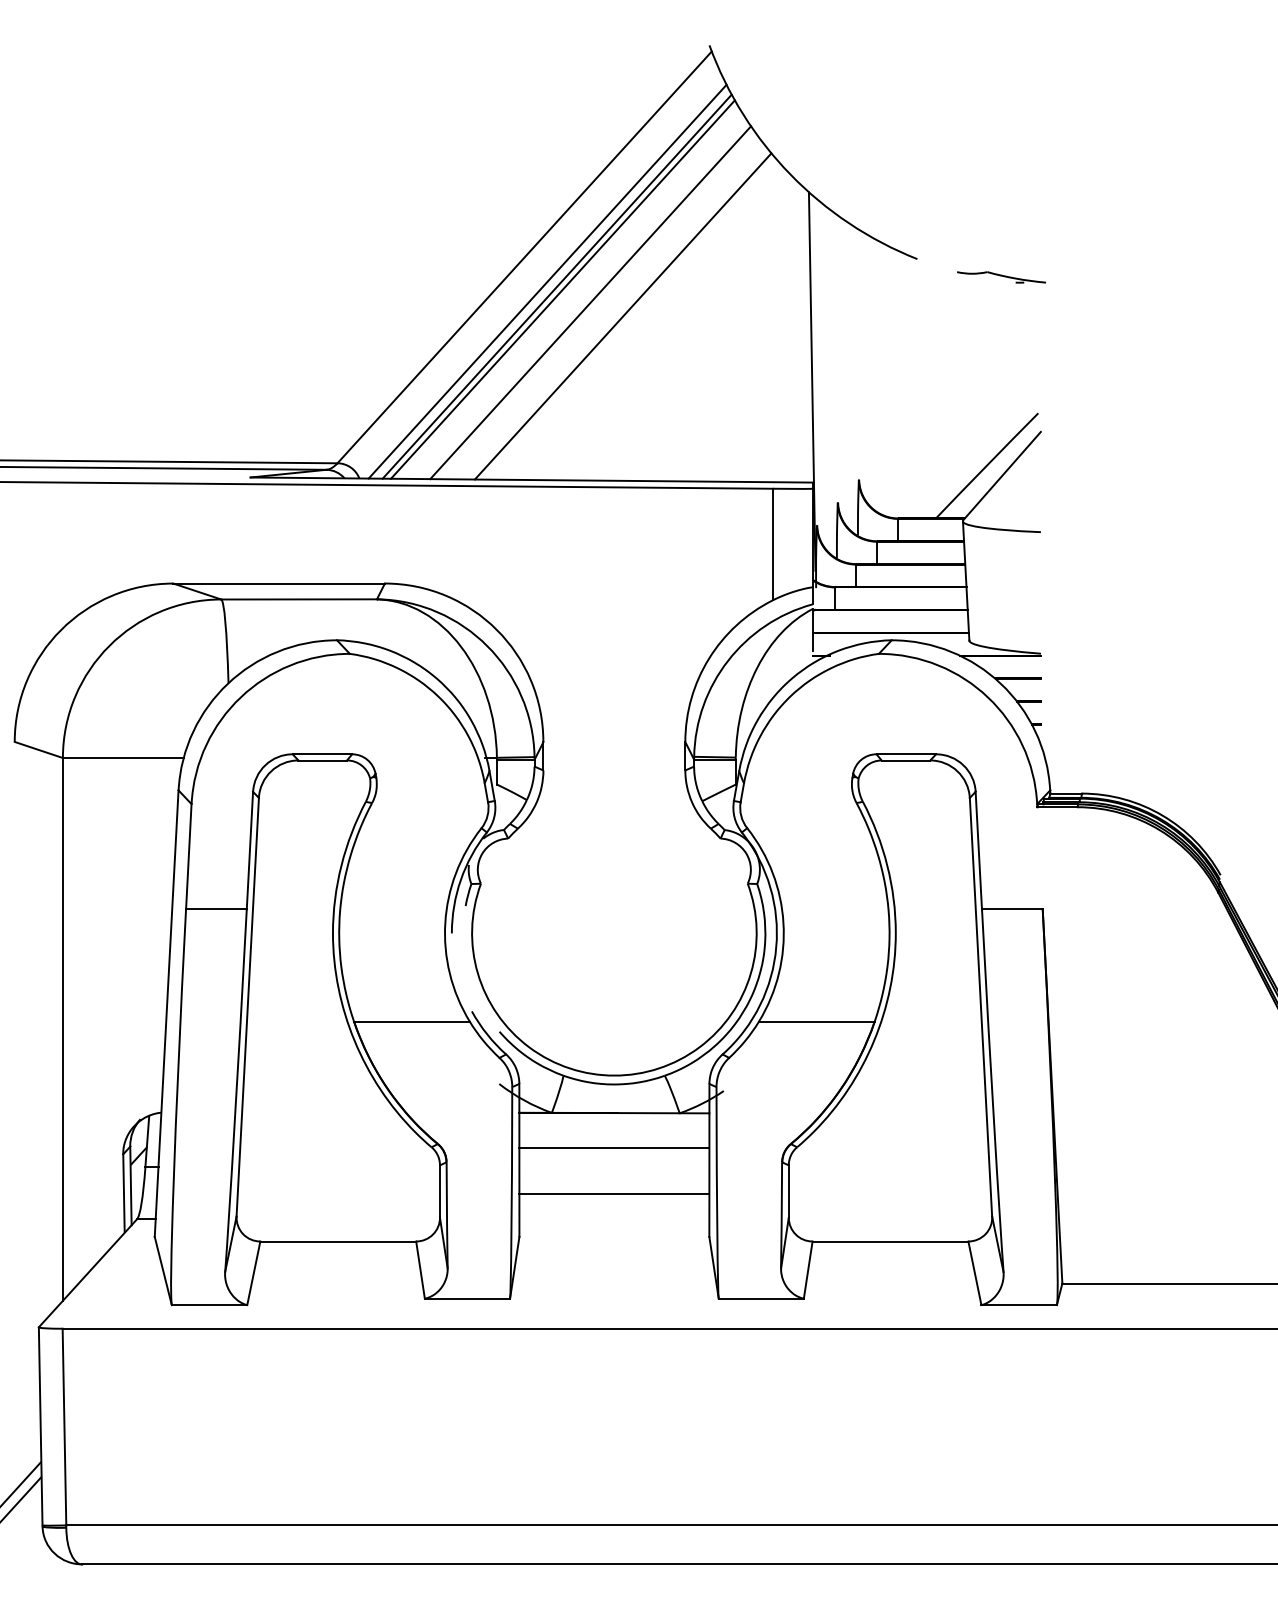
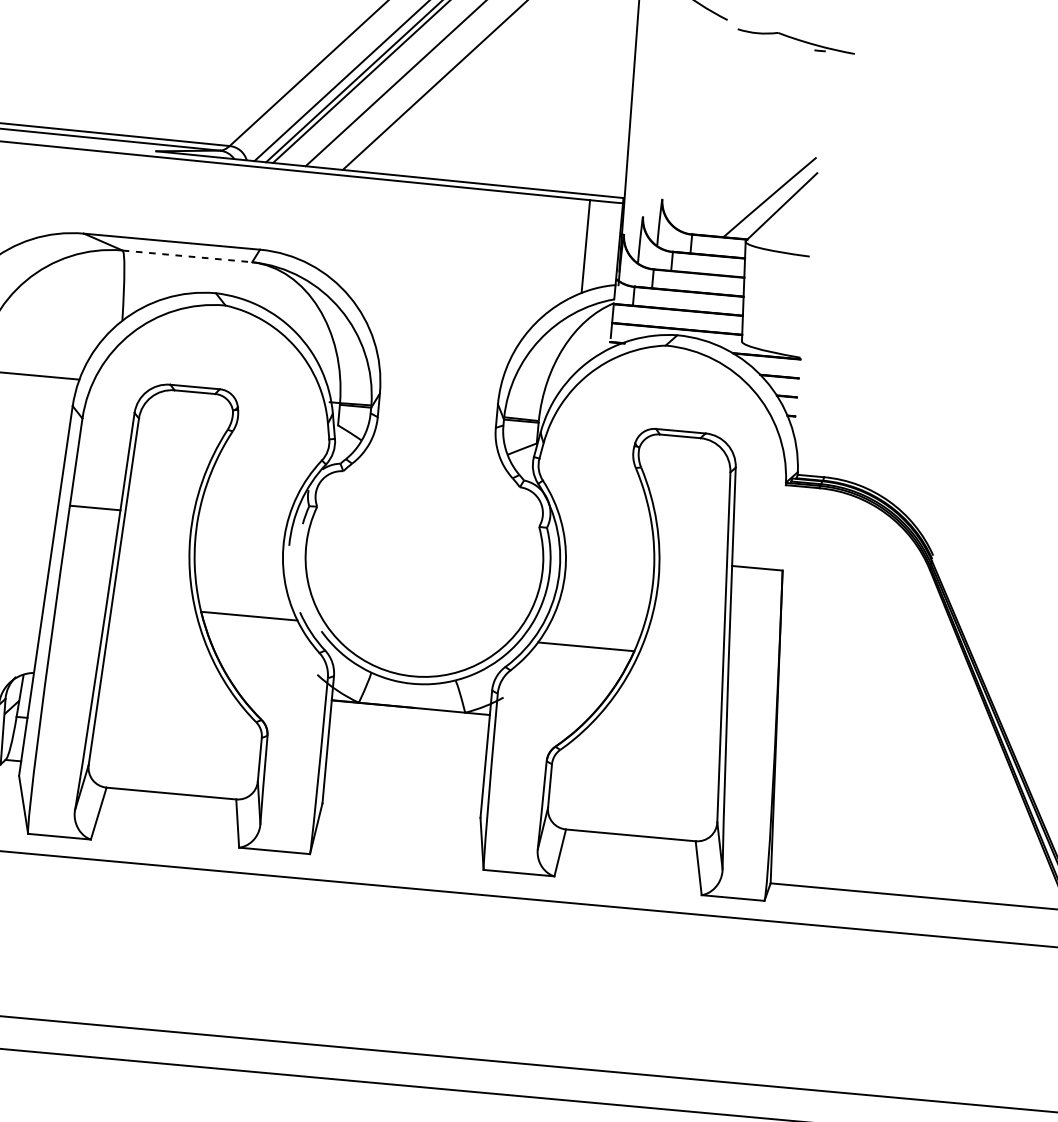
part: (1001, 277) -> (796, 41), size x1.6
line: (299, 599) -> (187, 256), solid -> dashed
line: (614, 1148) -> (408, 737), removed
line: (614, 1194) -> (404, 775), removed

